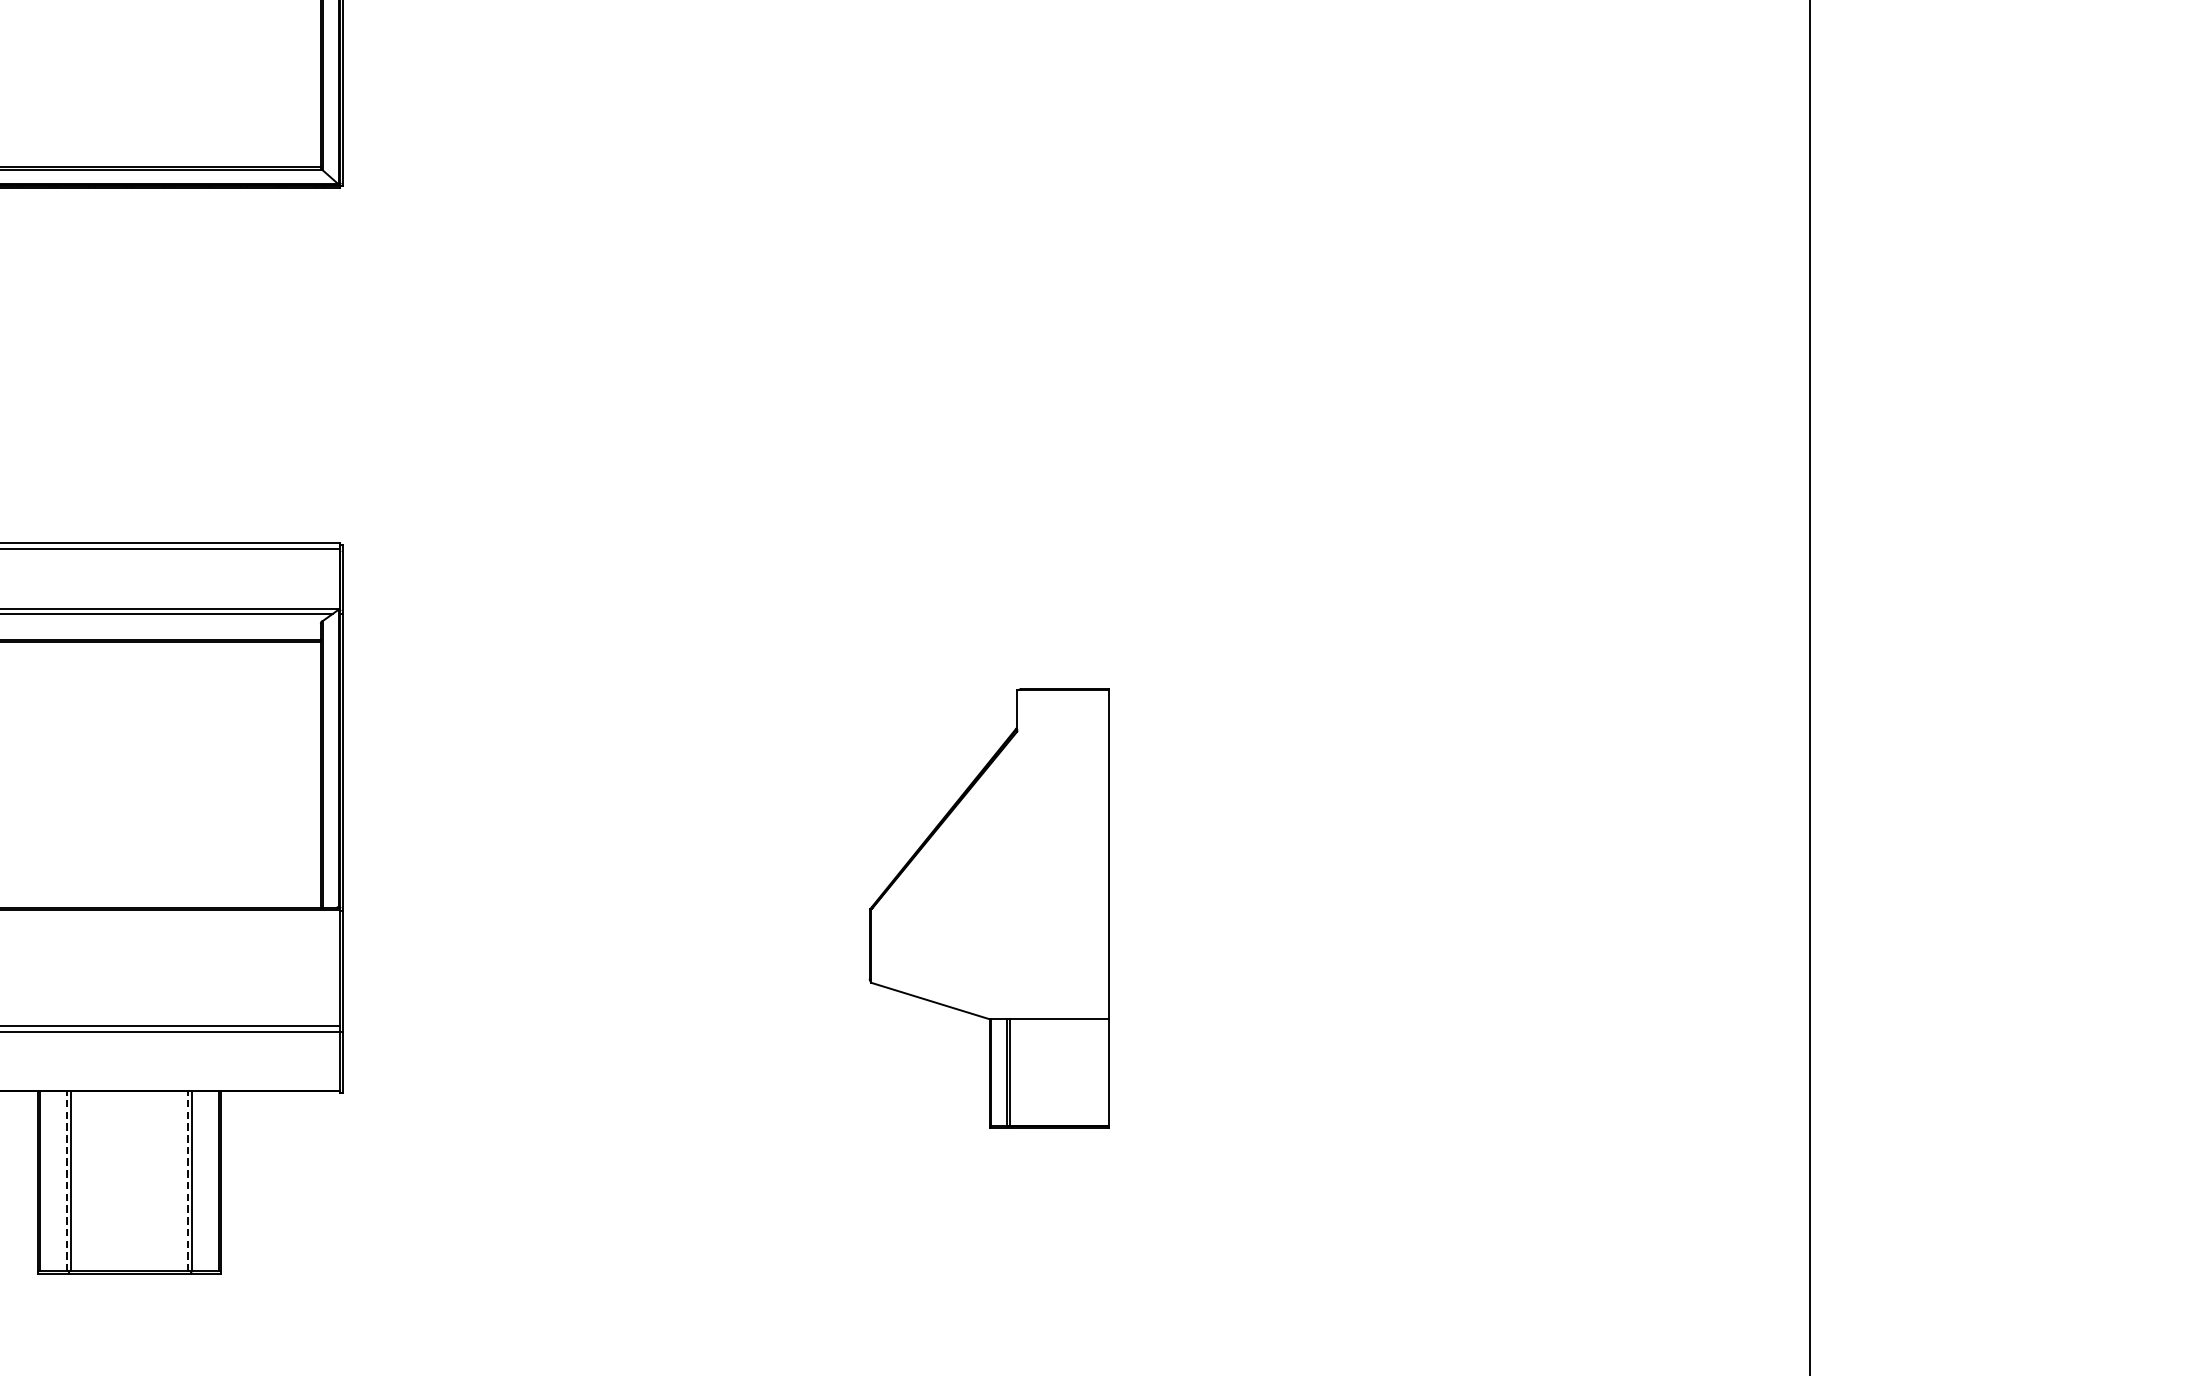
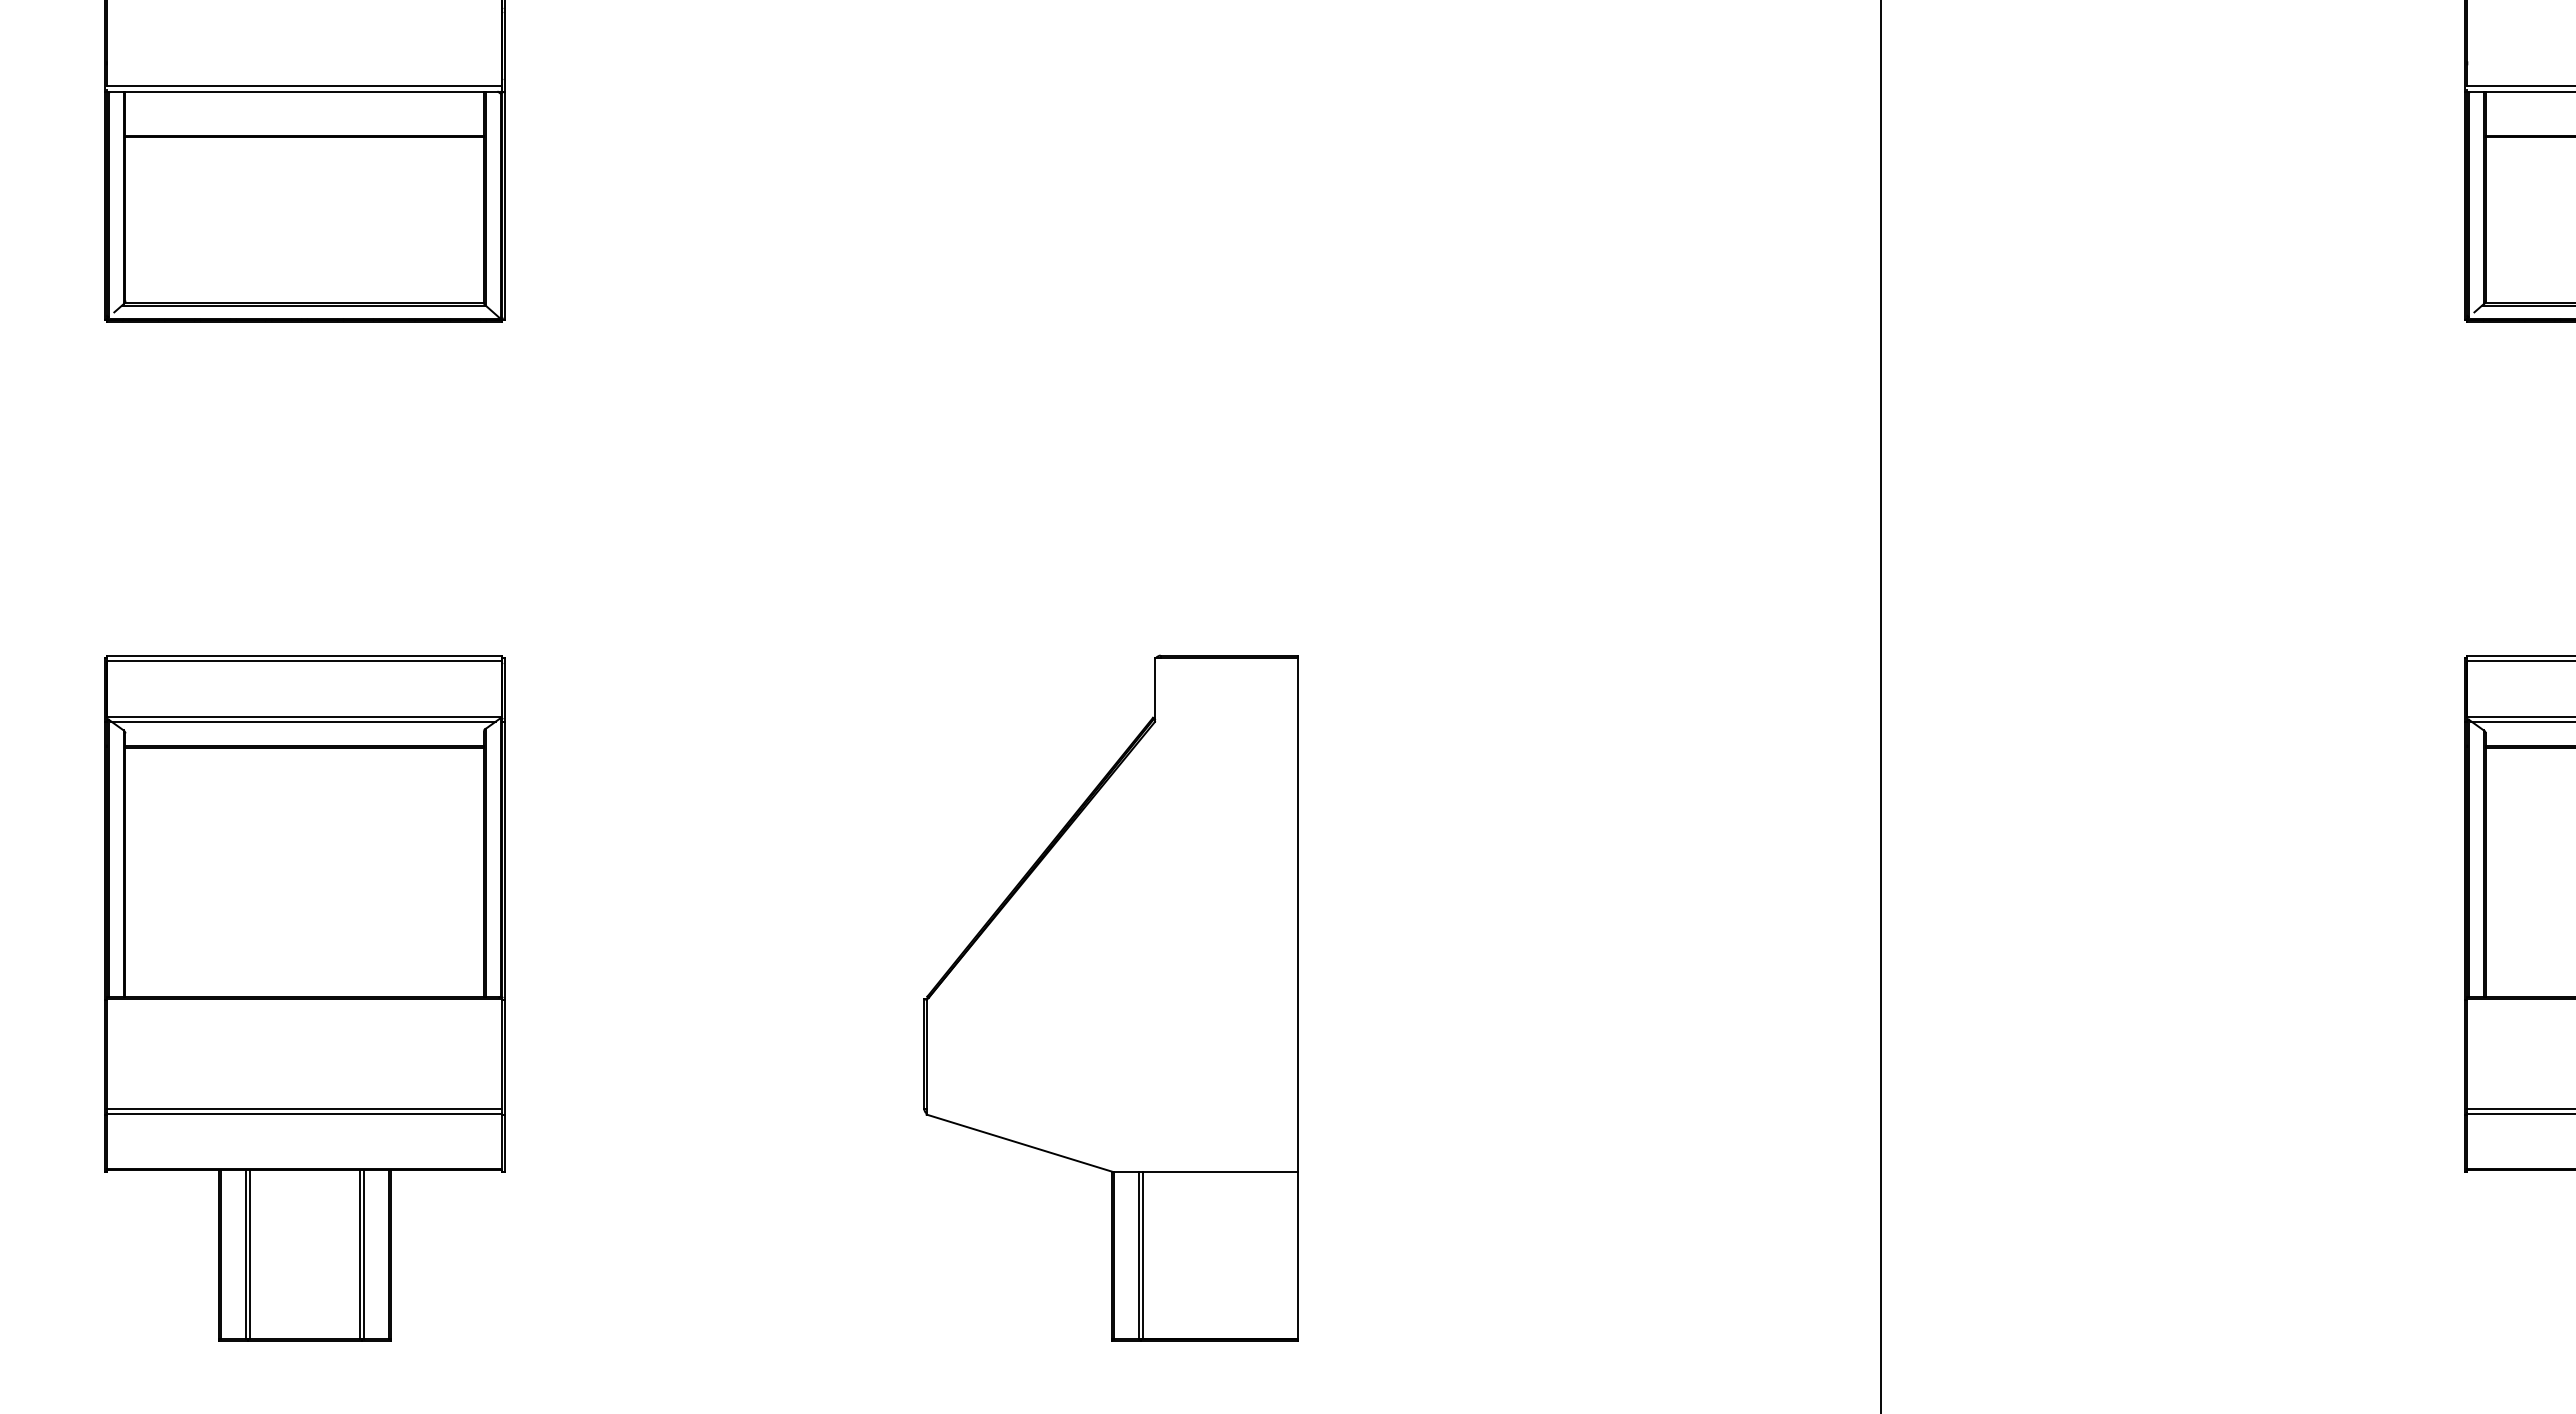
part: (988, 907) -> (1110, 997), size x1.67
line: (66, 1181) -> (245, 1254), dashed -> solid
line: (187, 1181) -> (359, 1254), dashed -> solid

